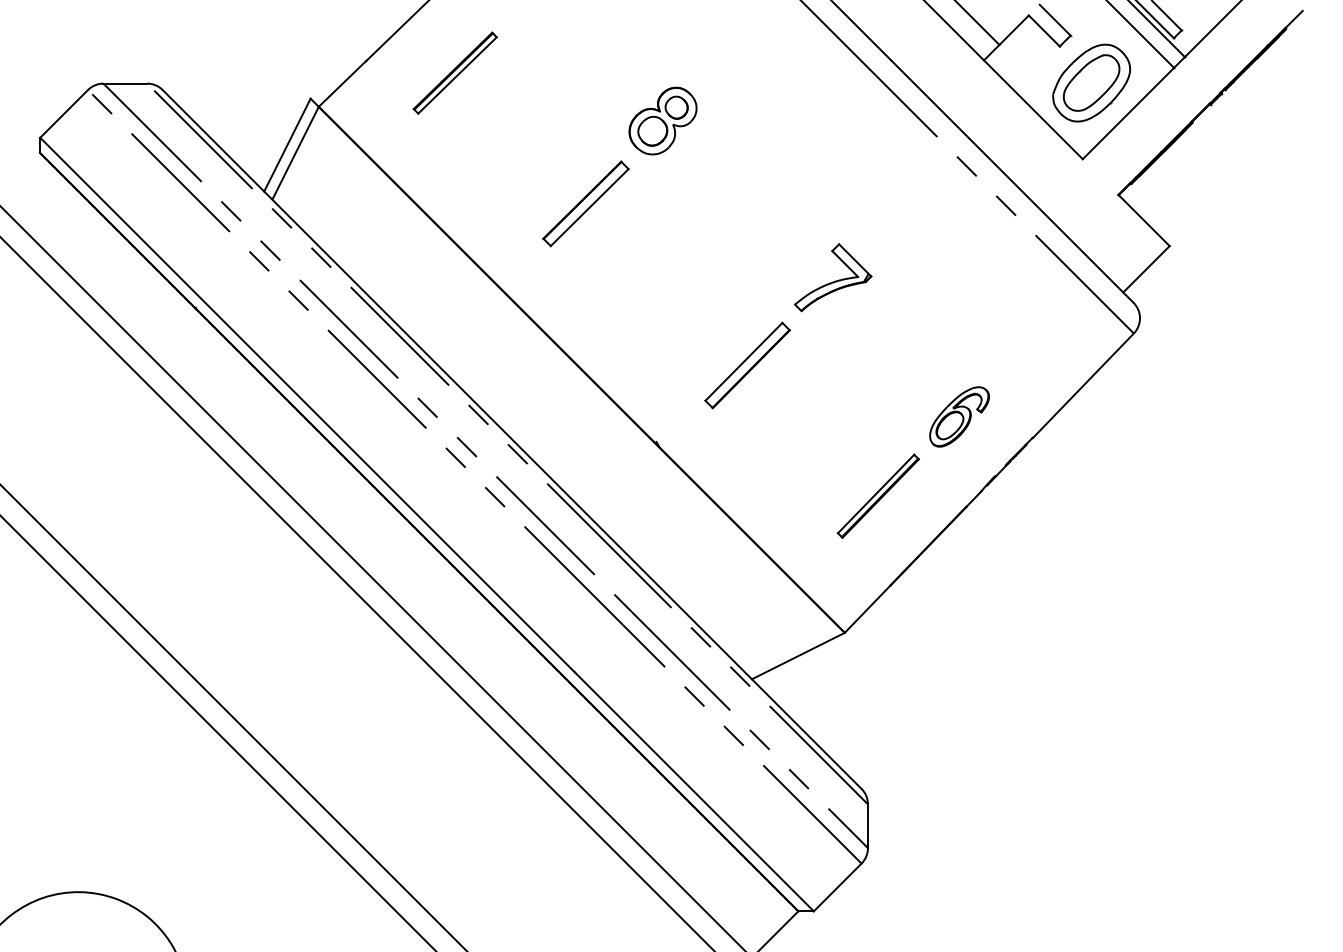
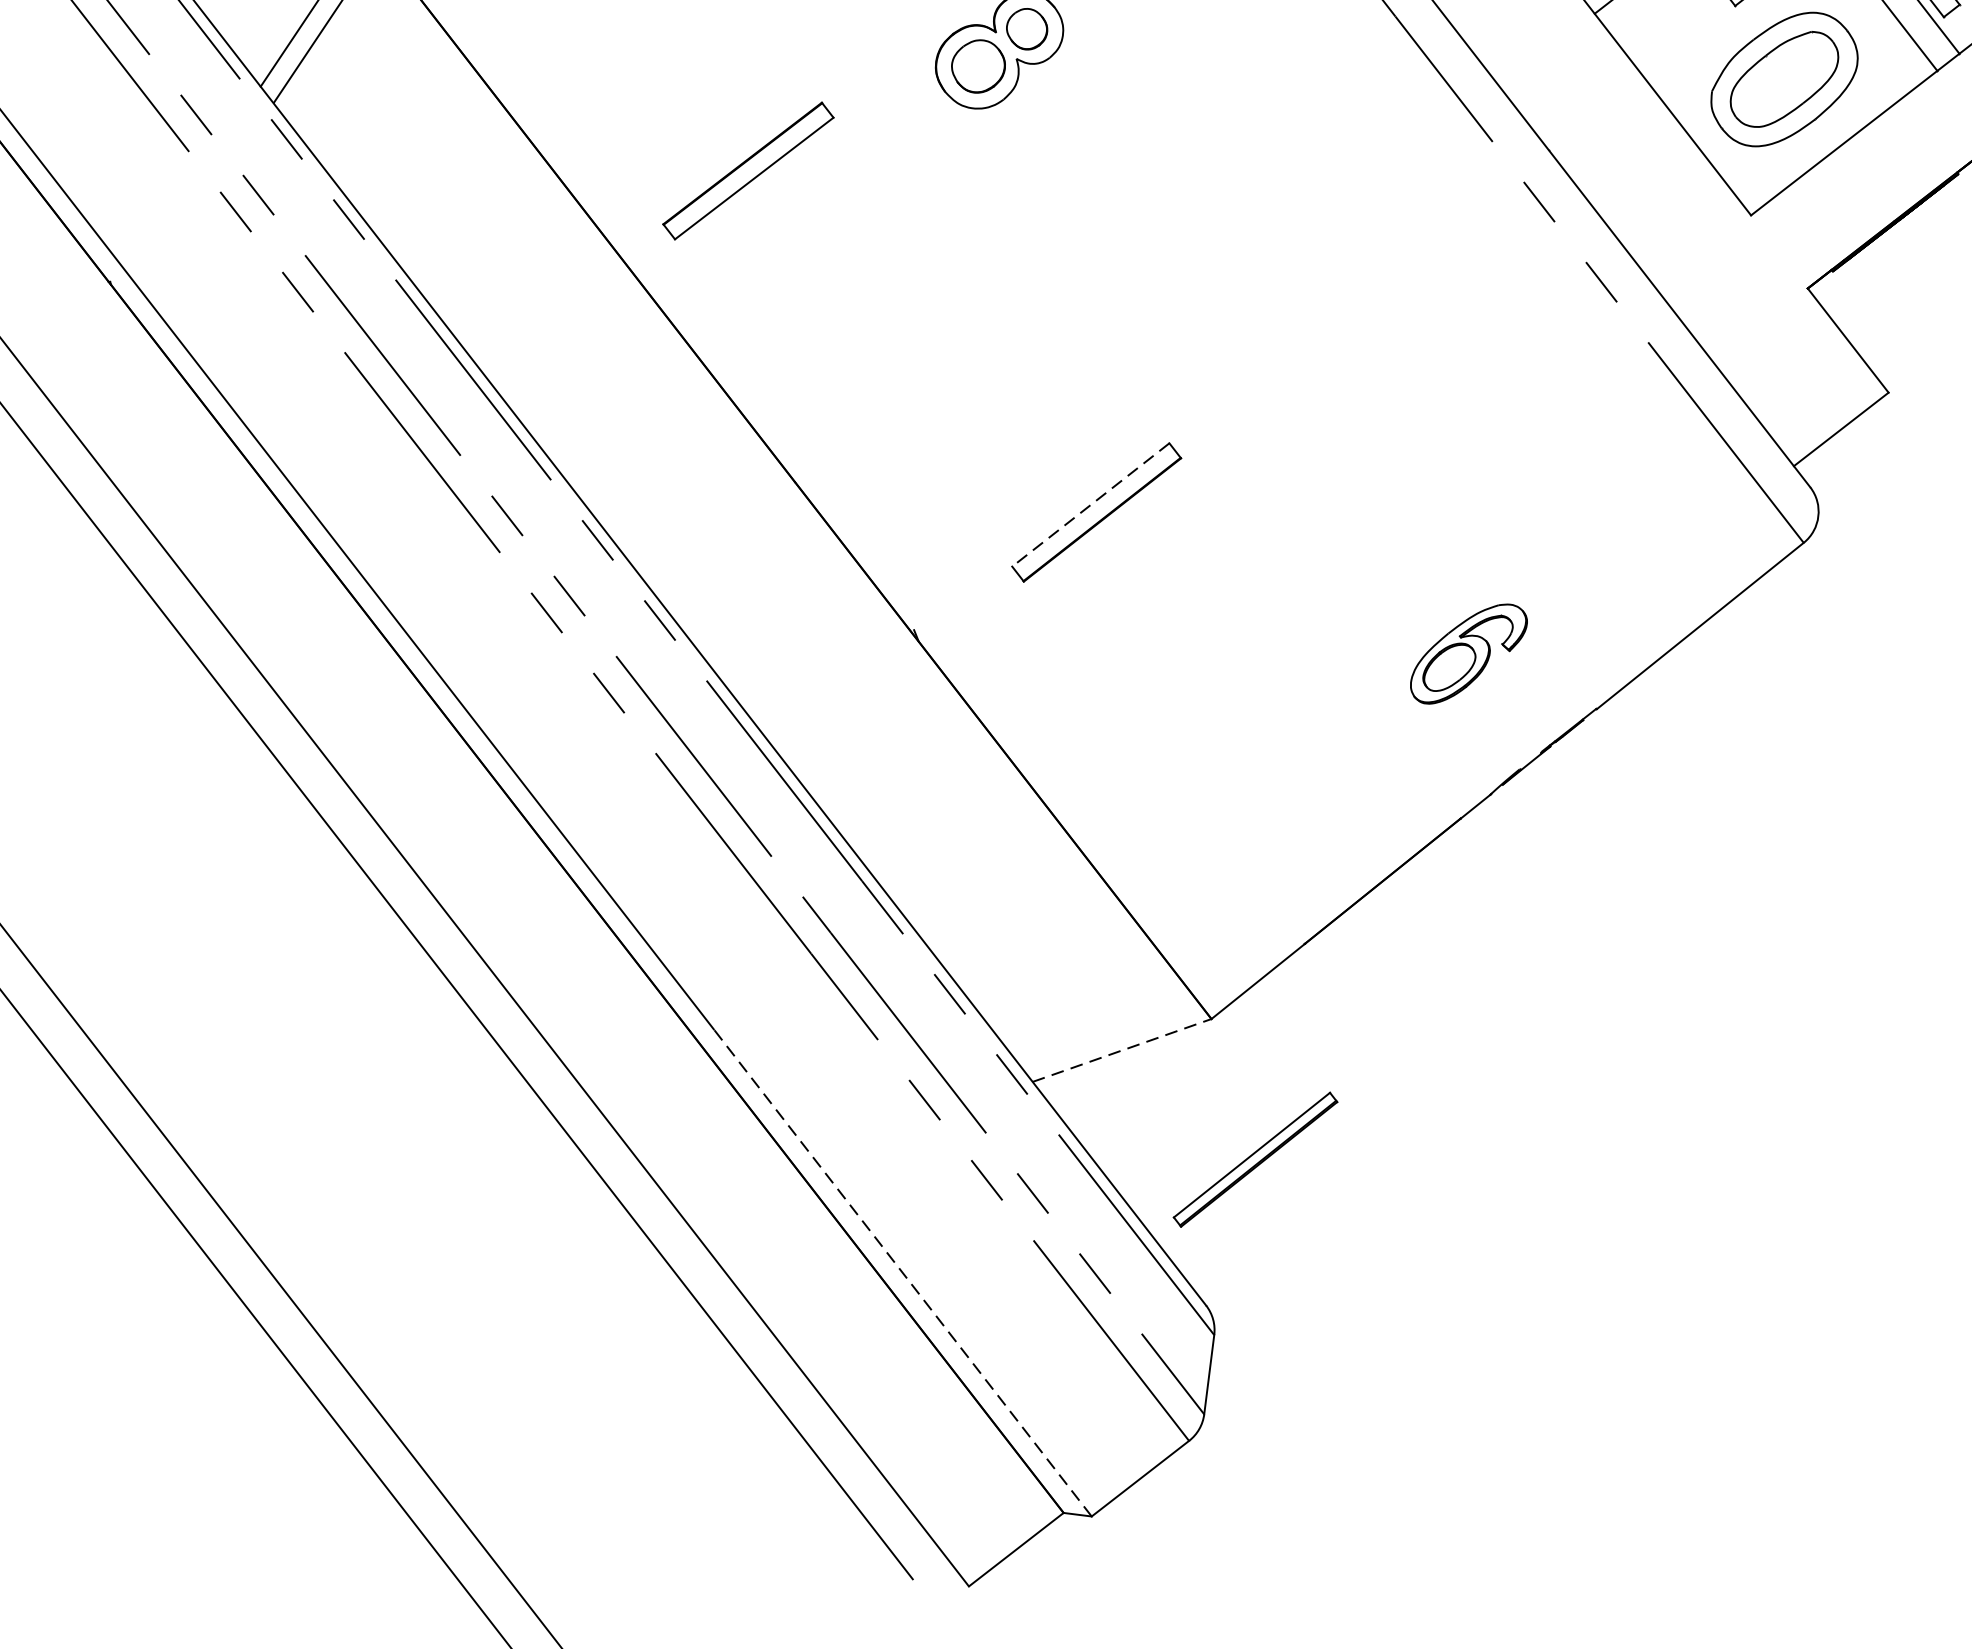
part: (585, 203) -> (747, 170), moved
part: (833, 277) -> (1272, 372), removed
line: (743, 361) -> (1090, 504), solid -> dashed
part: (877, 495) -> (1254, 1158), moved
line: (798, 656) -> (1122, 1051), solid -> dashed
line: (694, 791) -> (902, 1272), solid -> dashed

